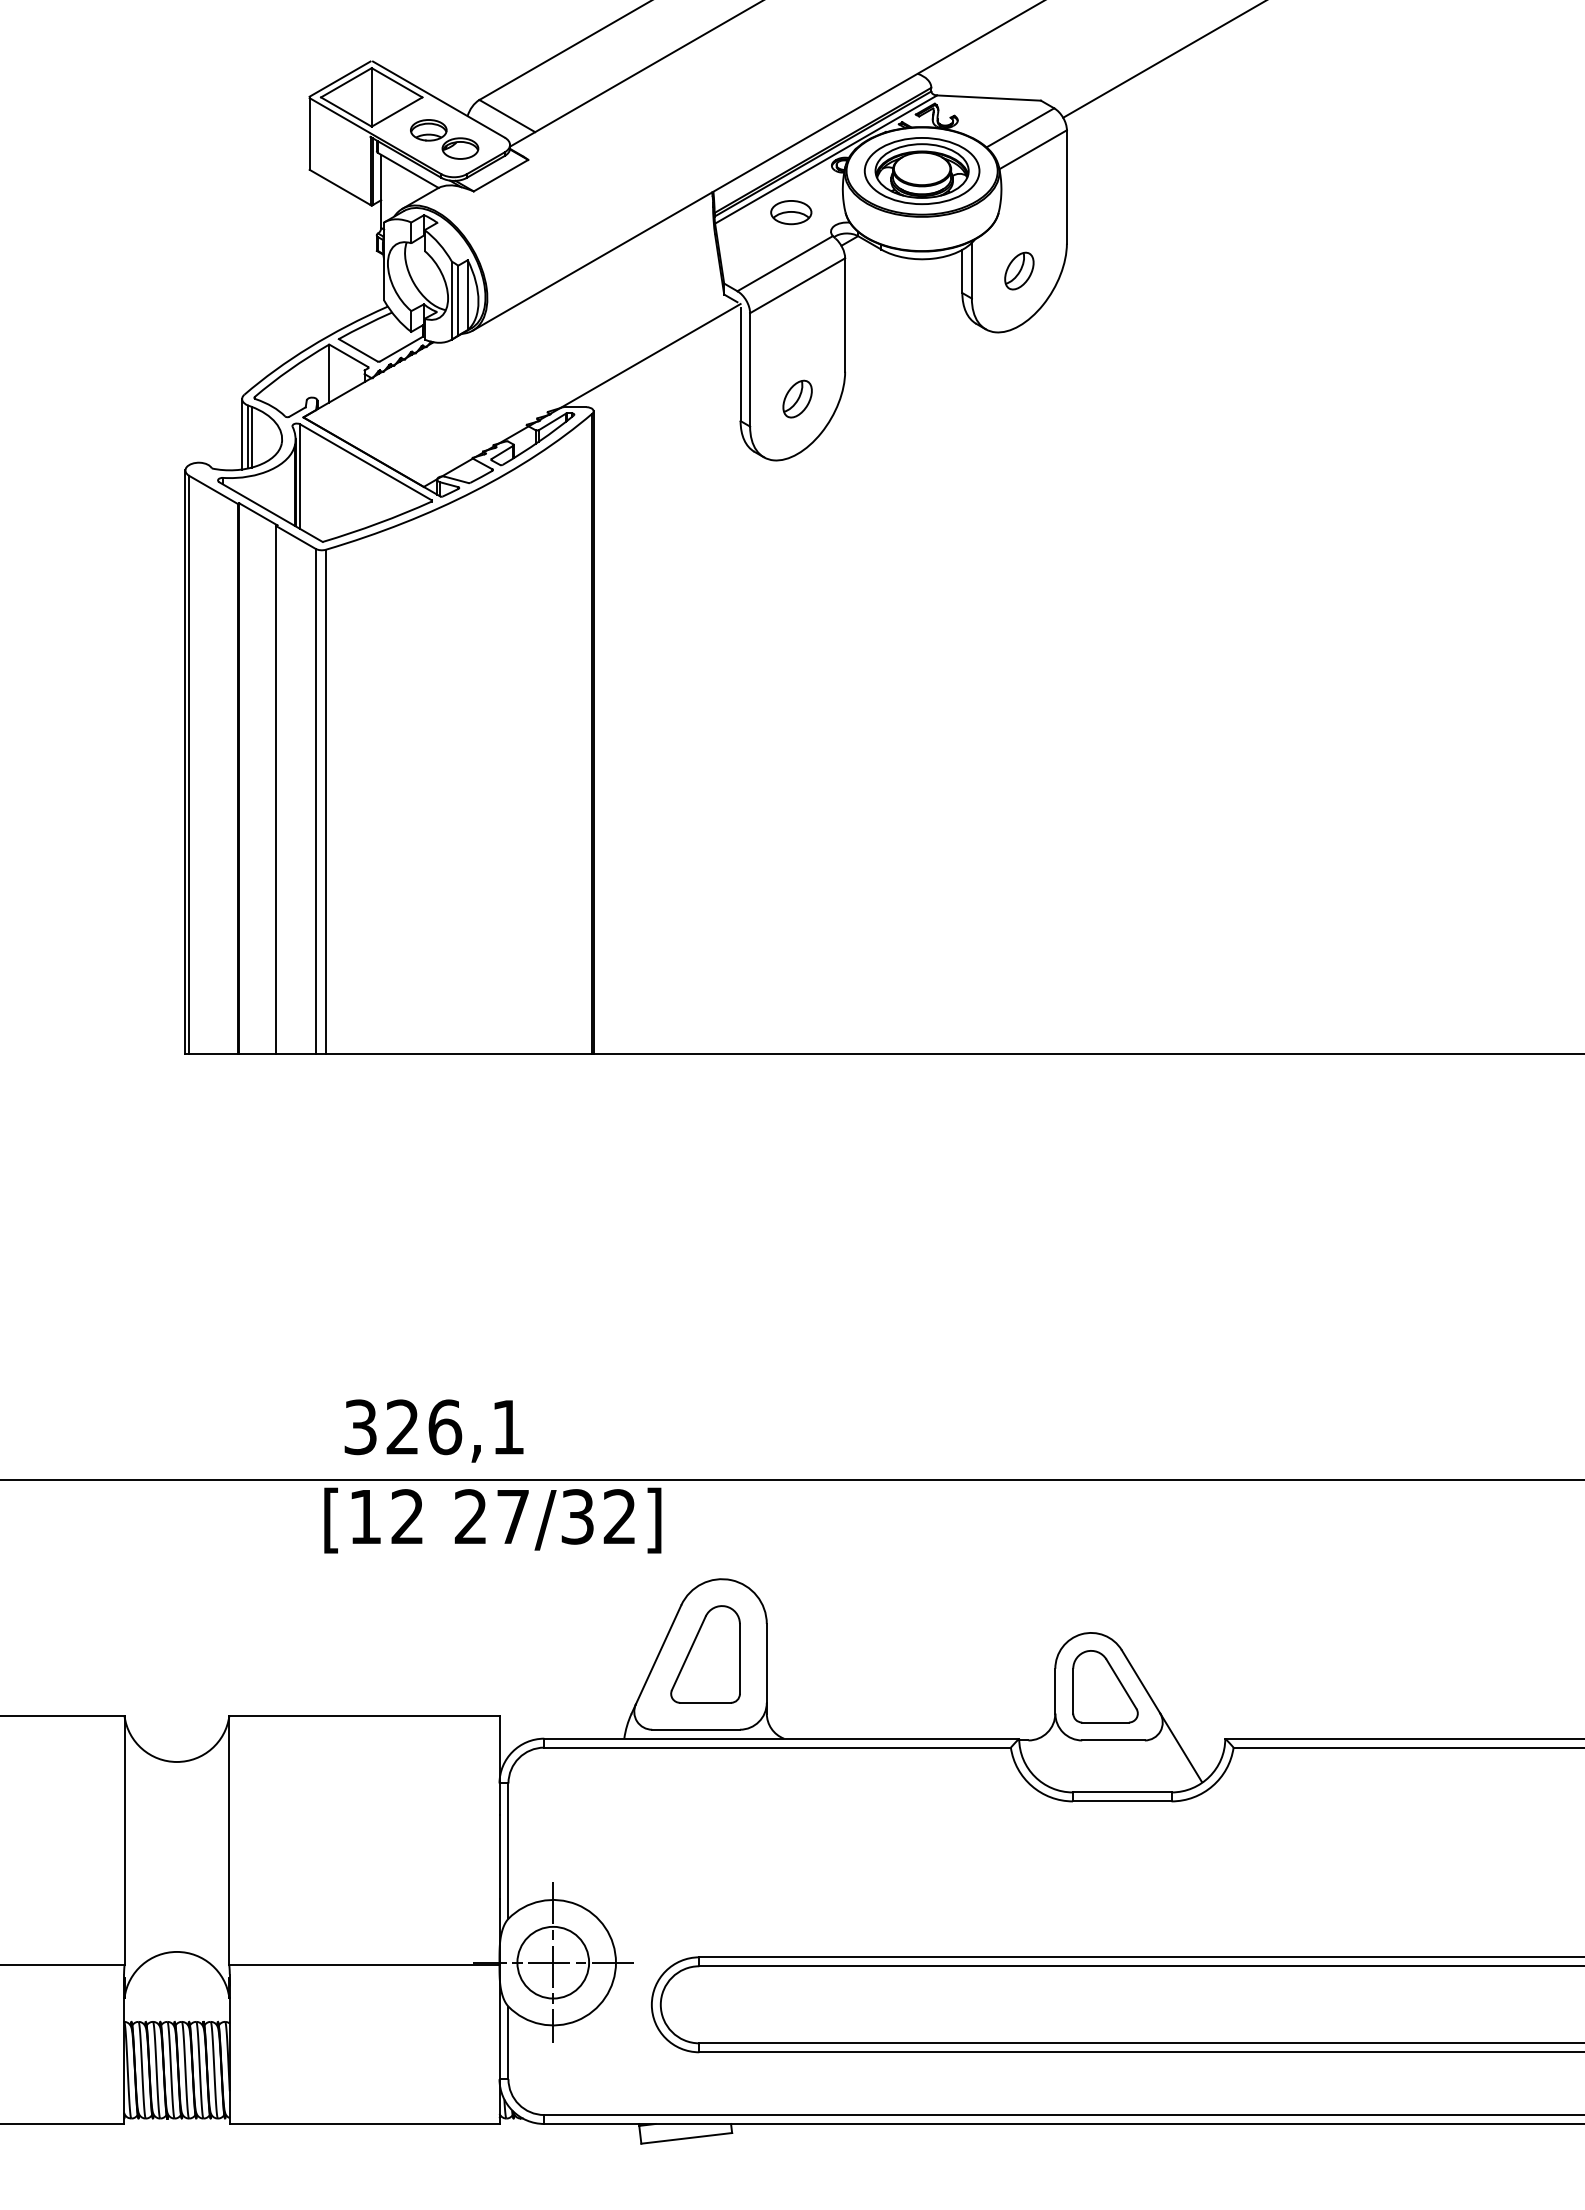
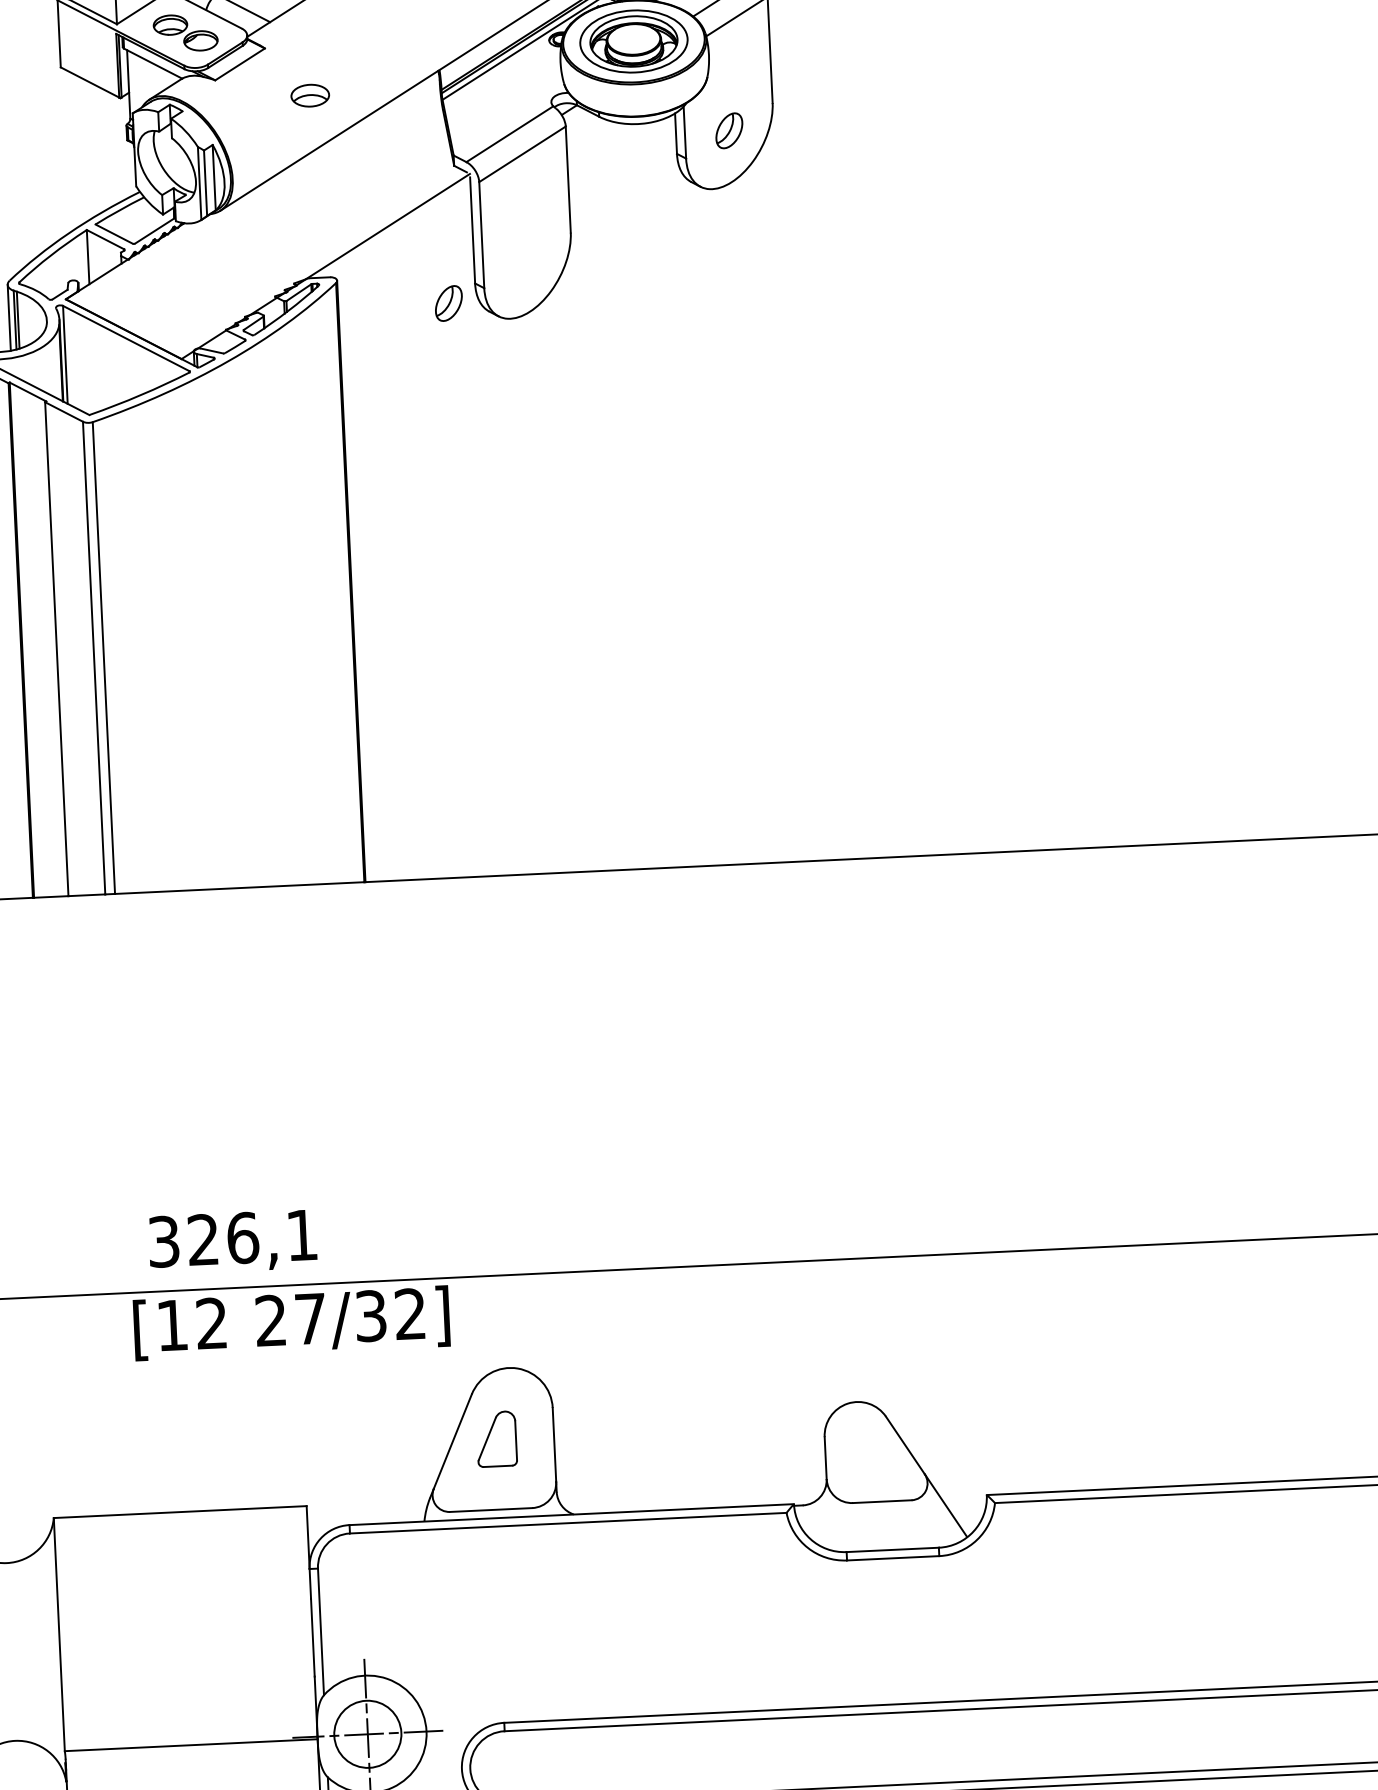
part: (791, 212) -> (310, 95), moved
part: (797, 398) -> (448, 302), moved
part: (705, 1654) -> (496, 1439), size x0.6
part: (1105, 1686) -> (872, 1451), removed

